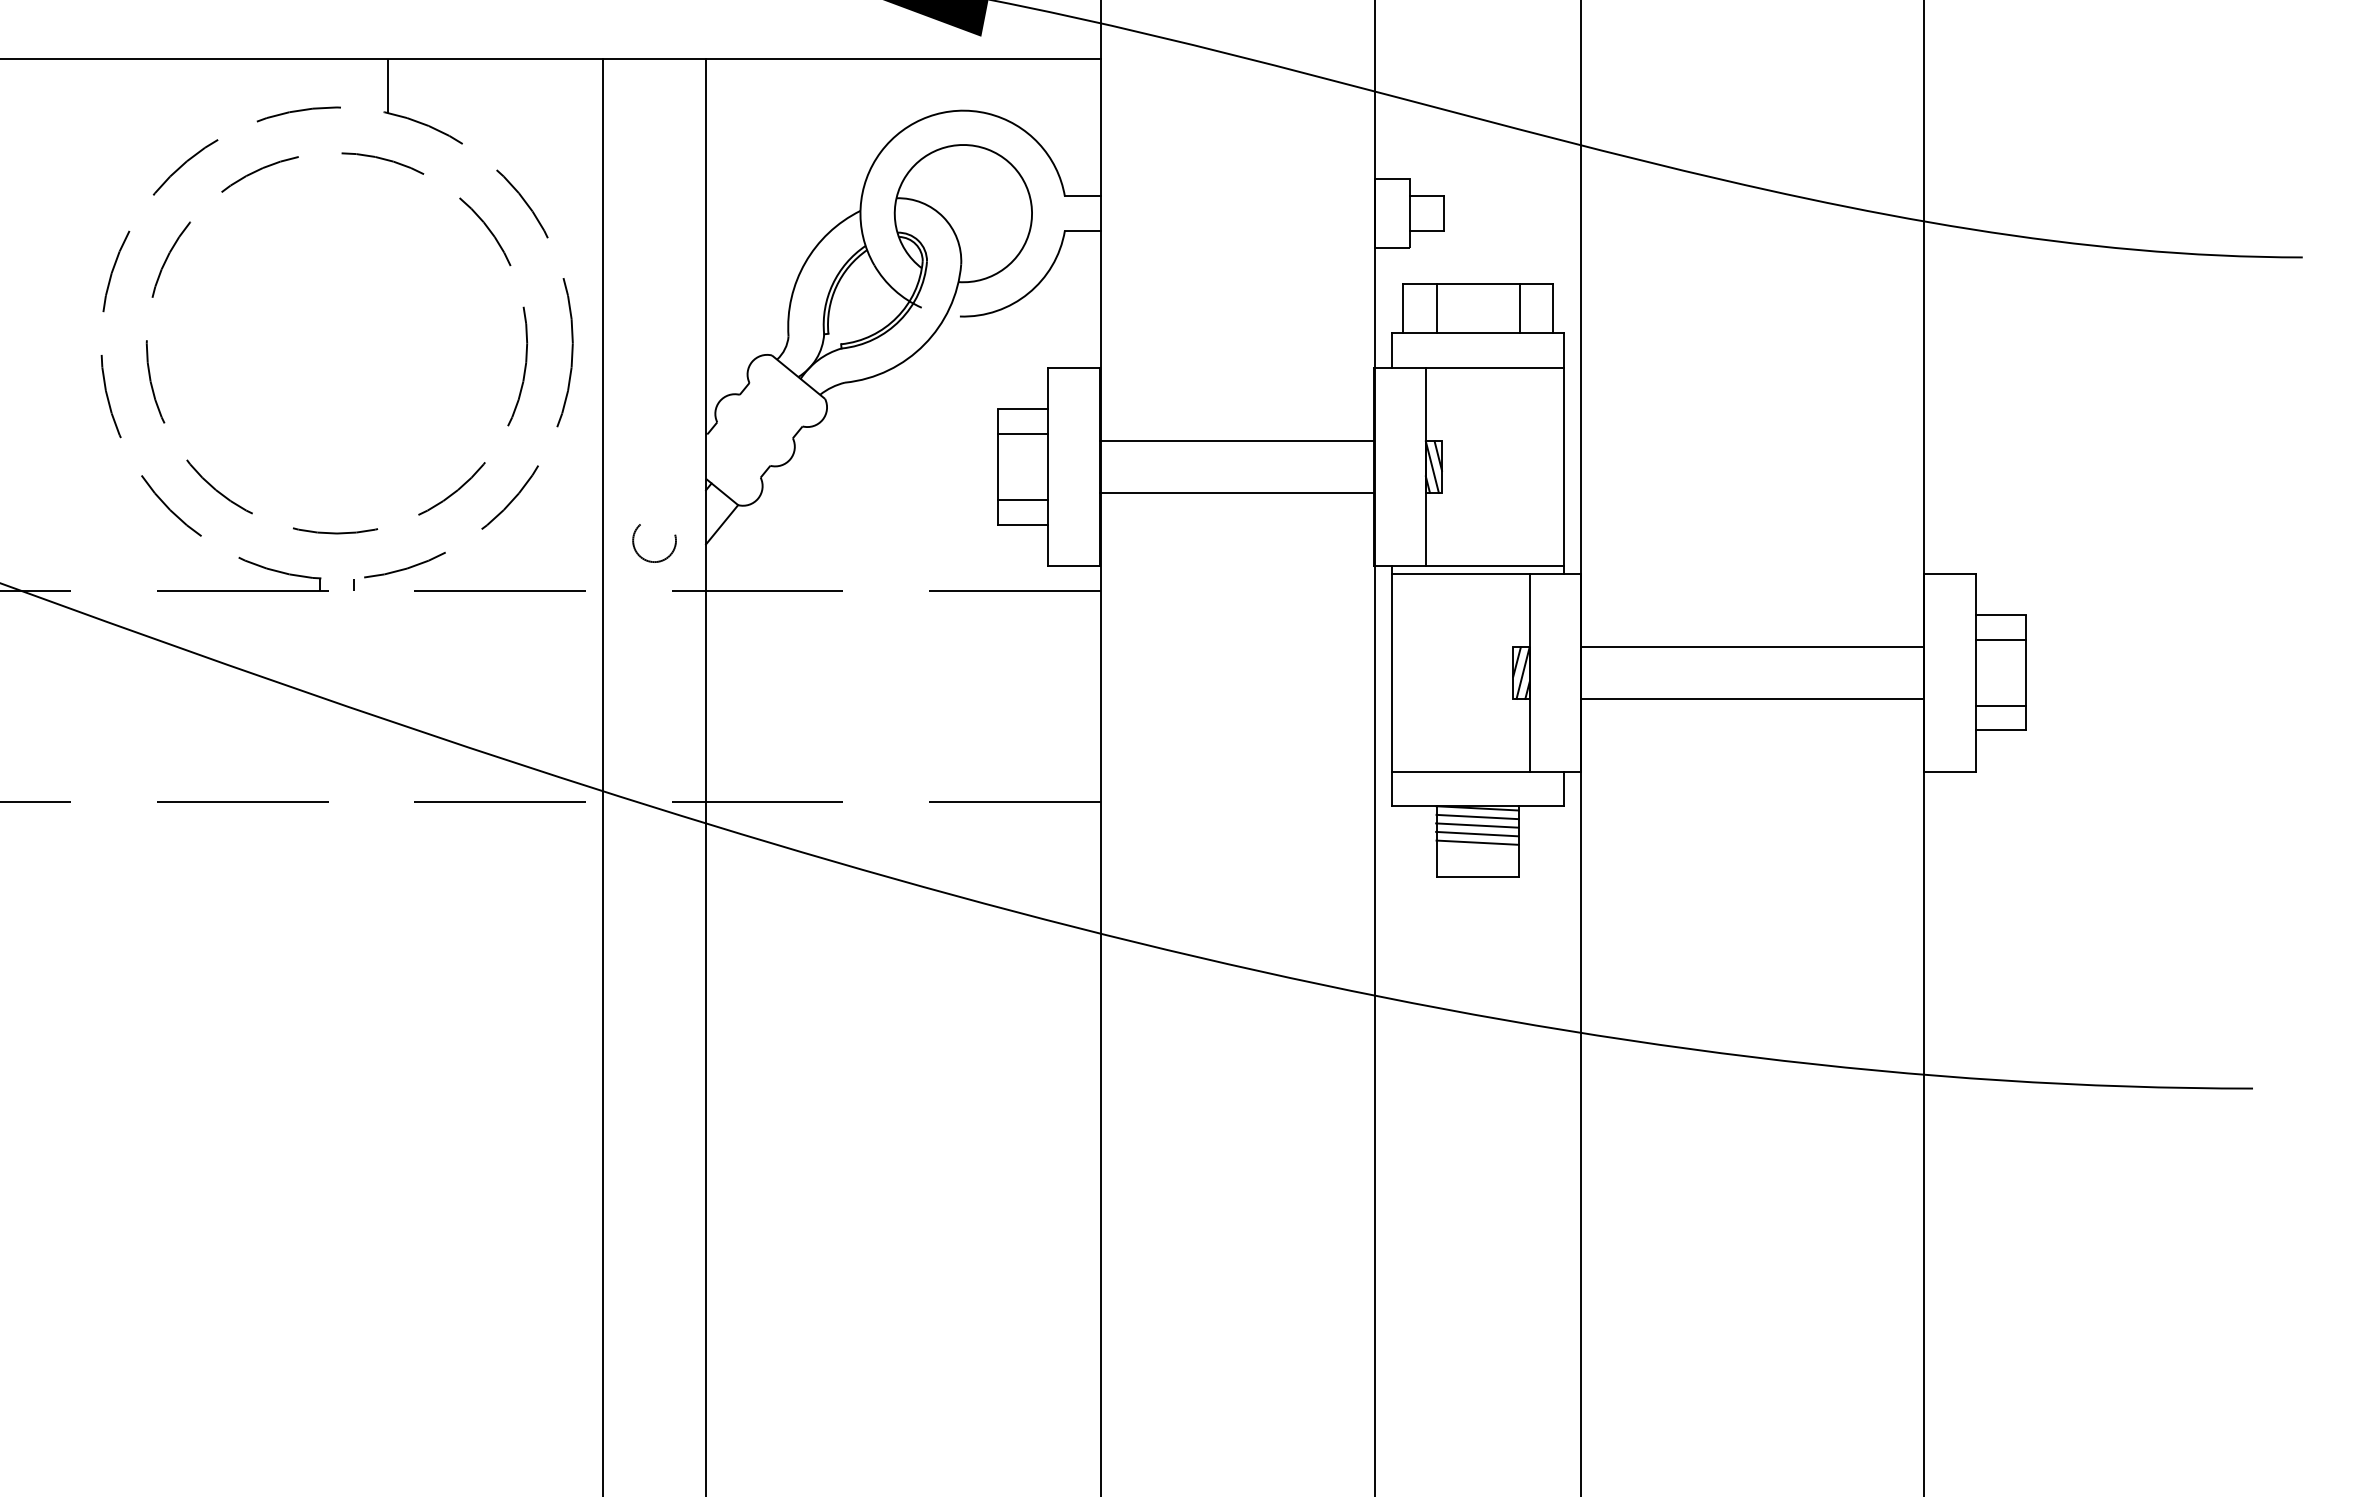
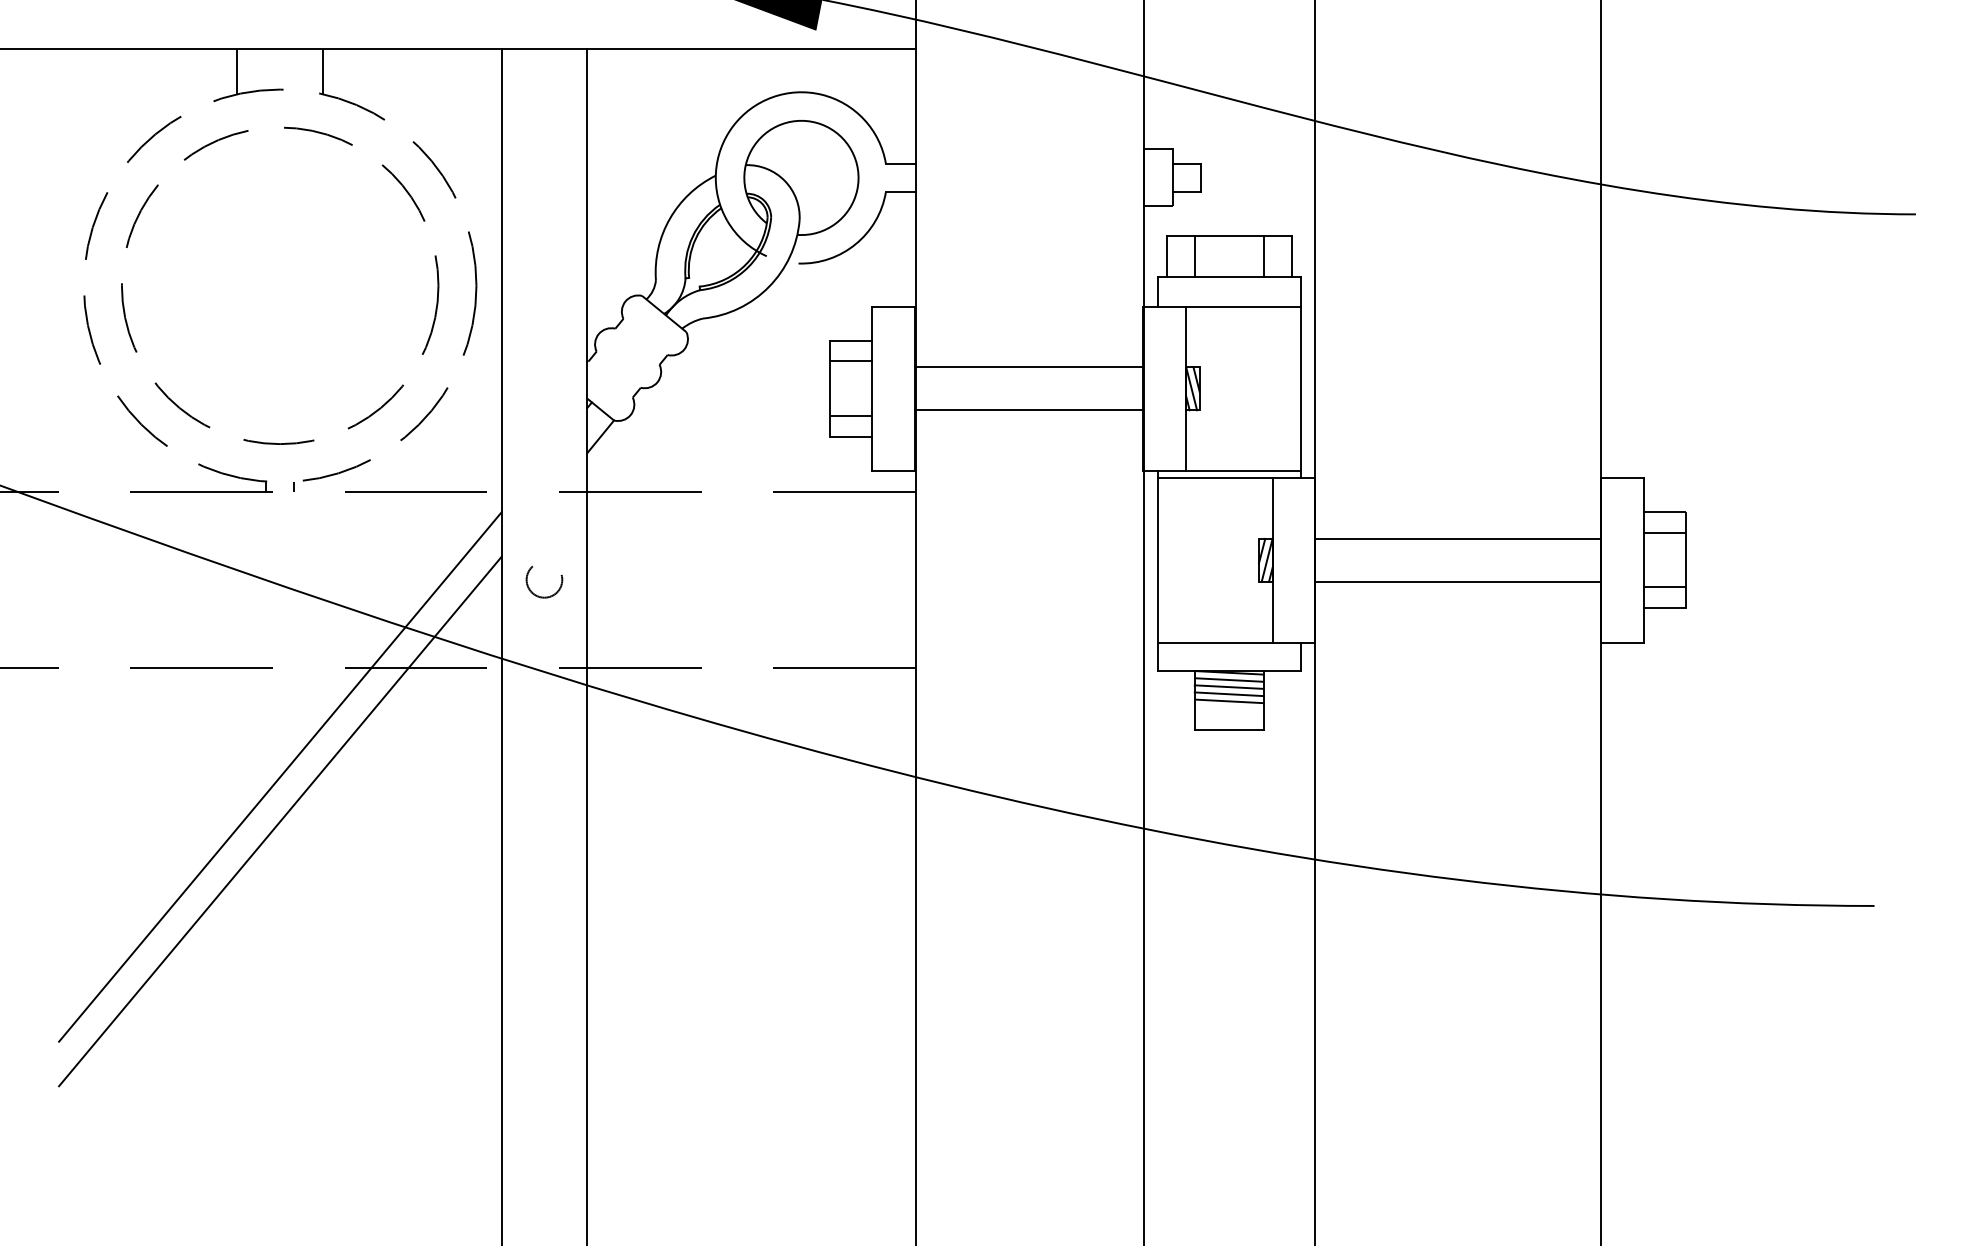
line: (285, 86) -> (237, 72), added
circle: (654, 543) -> (544, 582), moved
line: (337, 933) -> (280, 776), added
line: (337, 986) -> (280, 821), added

